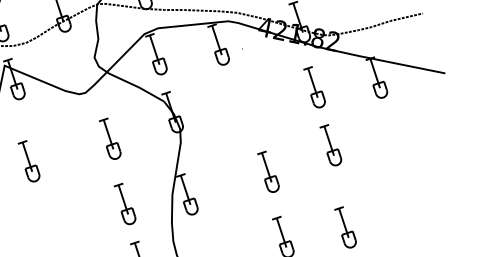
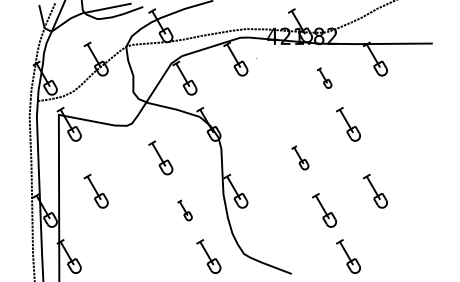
part: (314, 86) -> (324, 77), size x0.6
part: (267, 170) -> (299, 157), size x0.7
part: (124, 203) -> (184, 210), size x0.6

